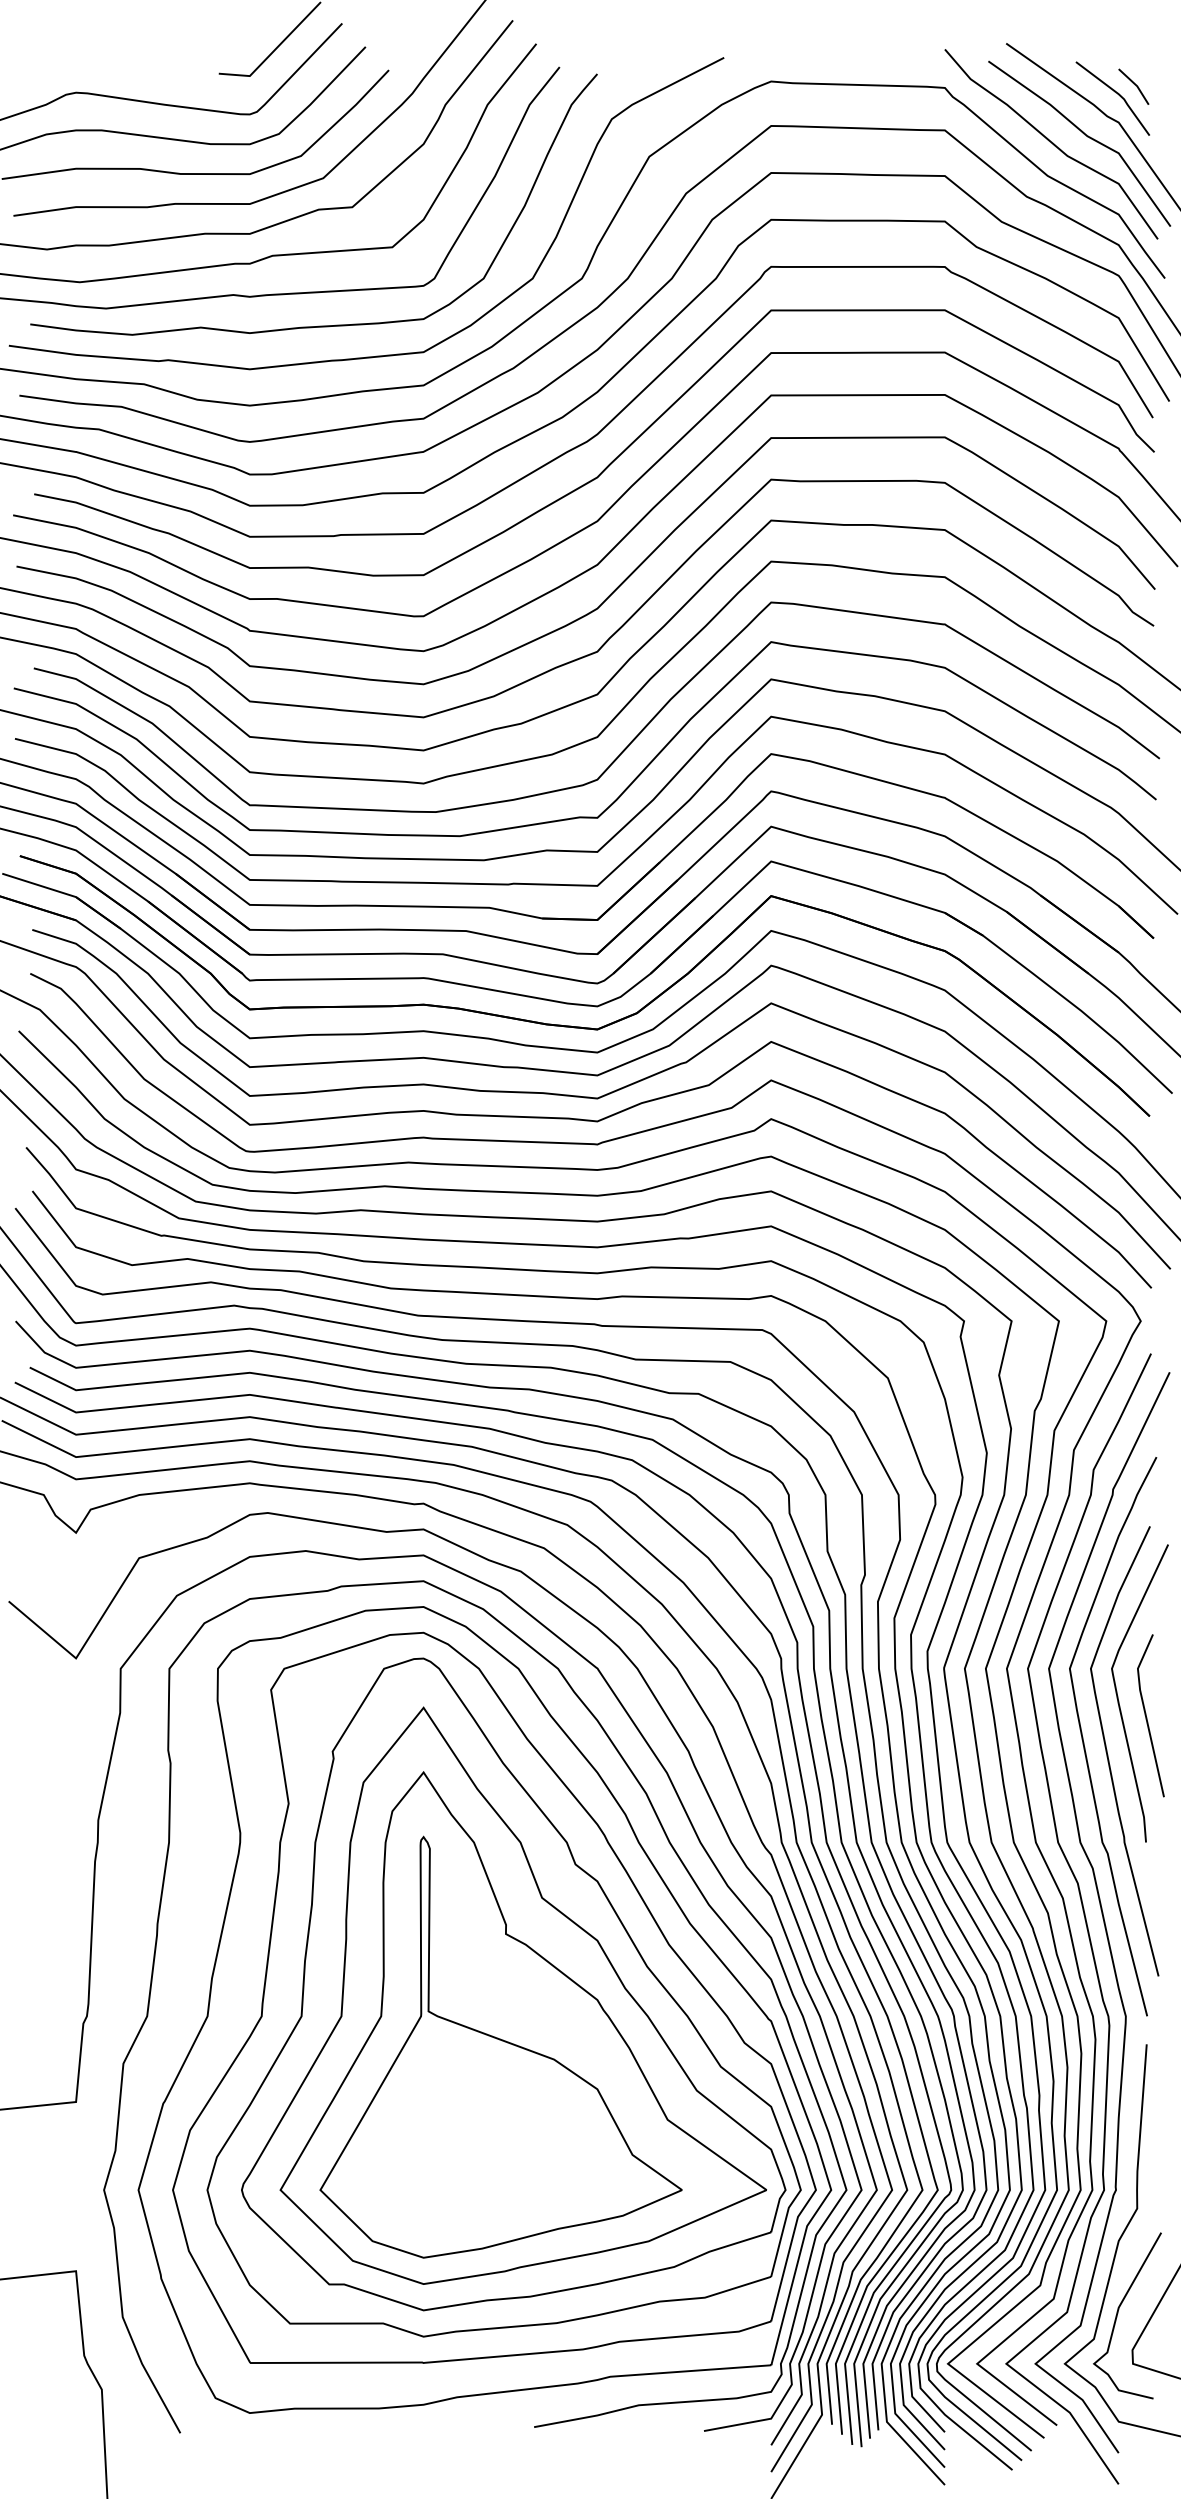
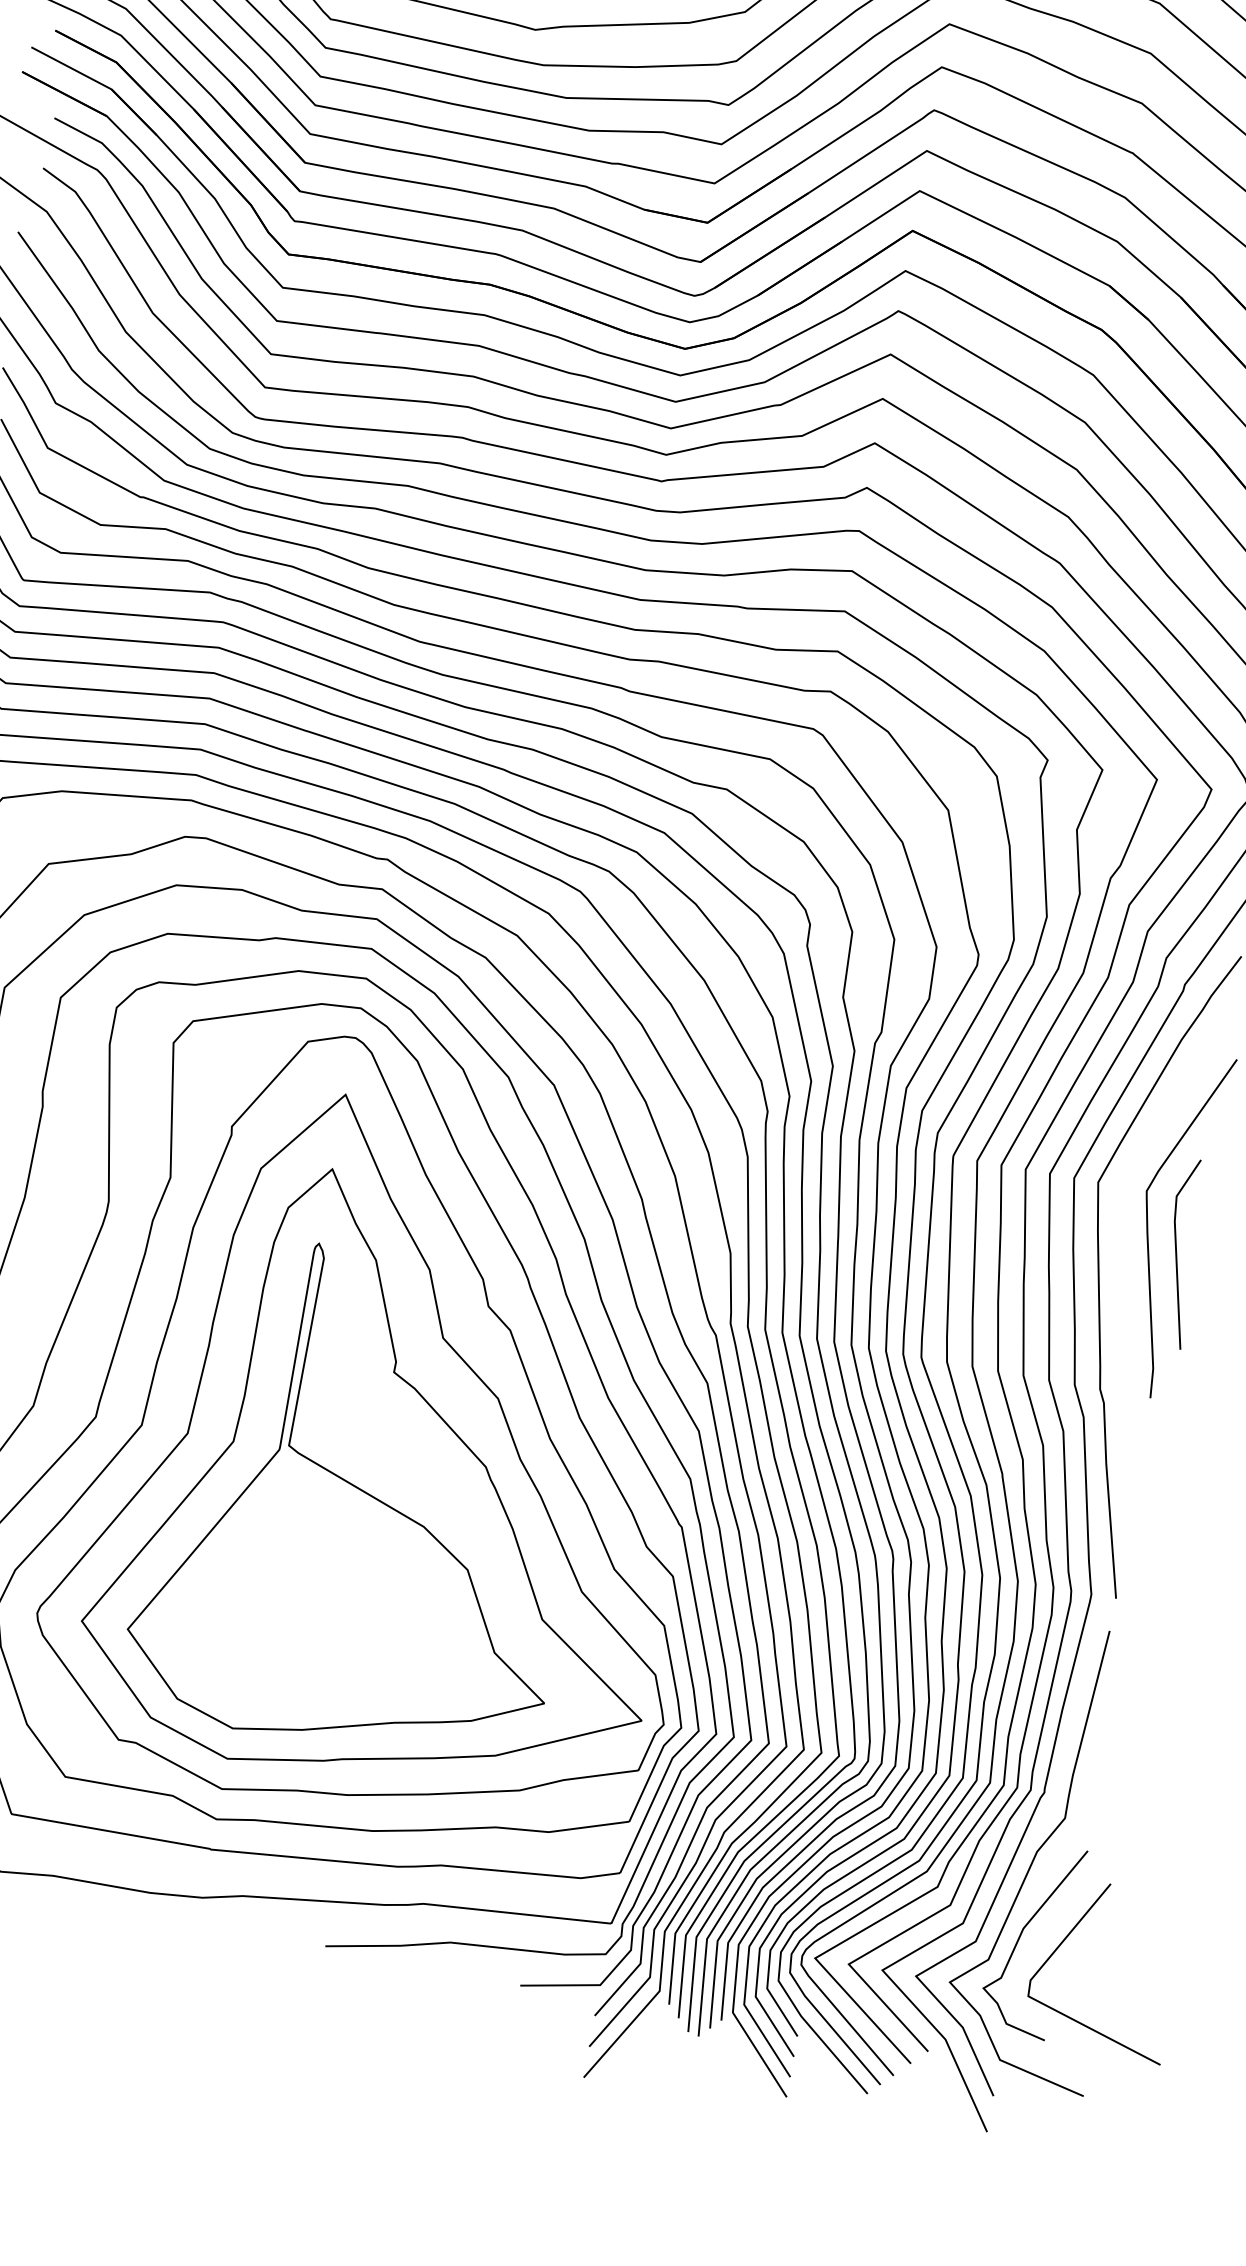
curve: (1108, 1754) -> (1125, 1289), removed

